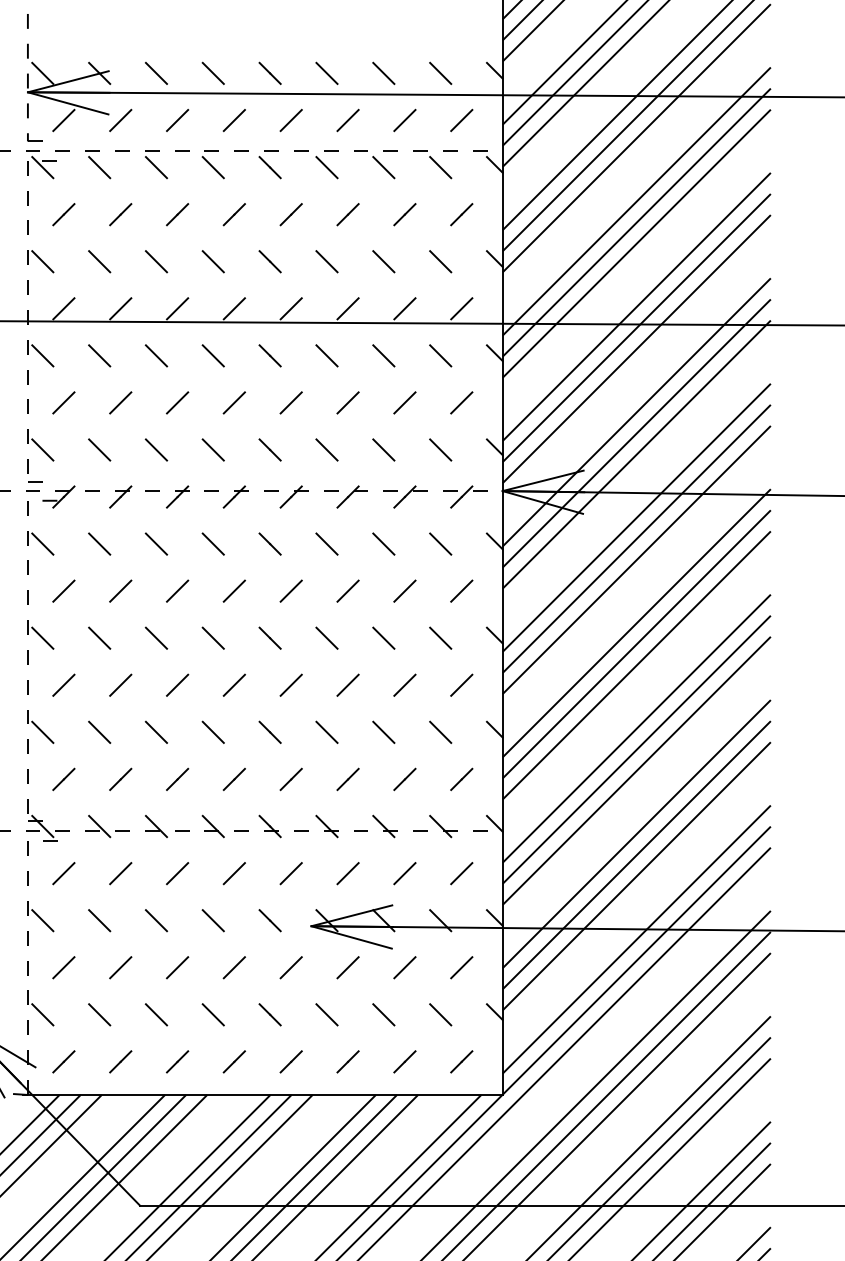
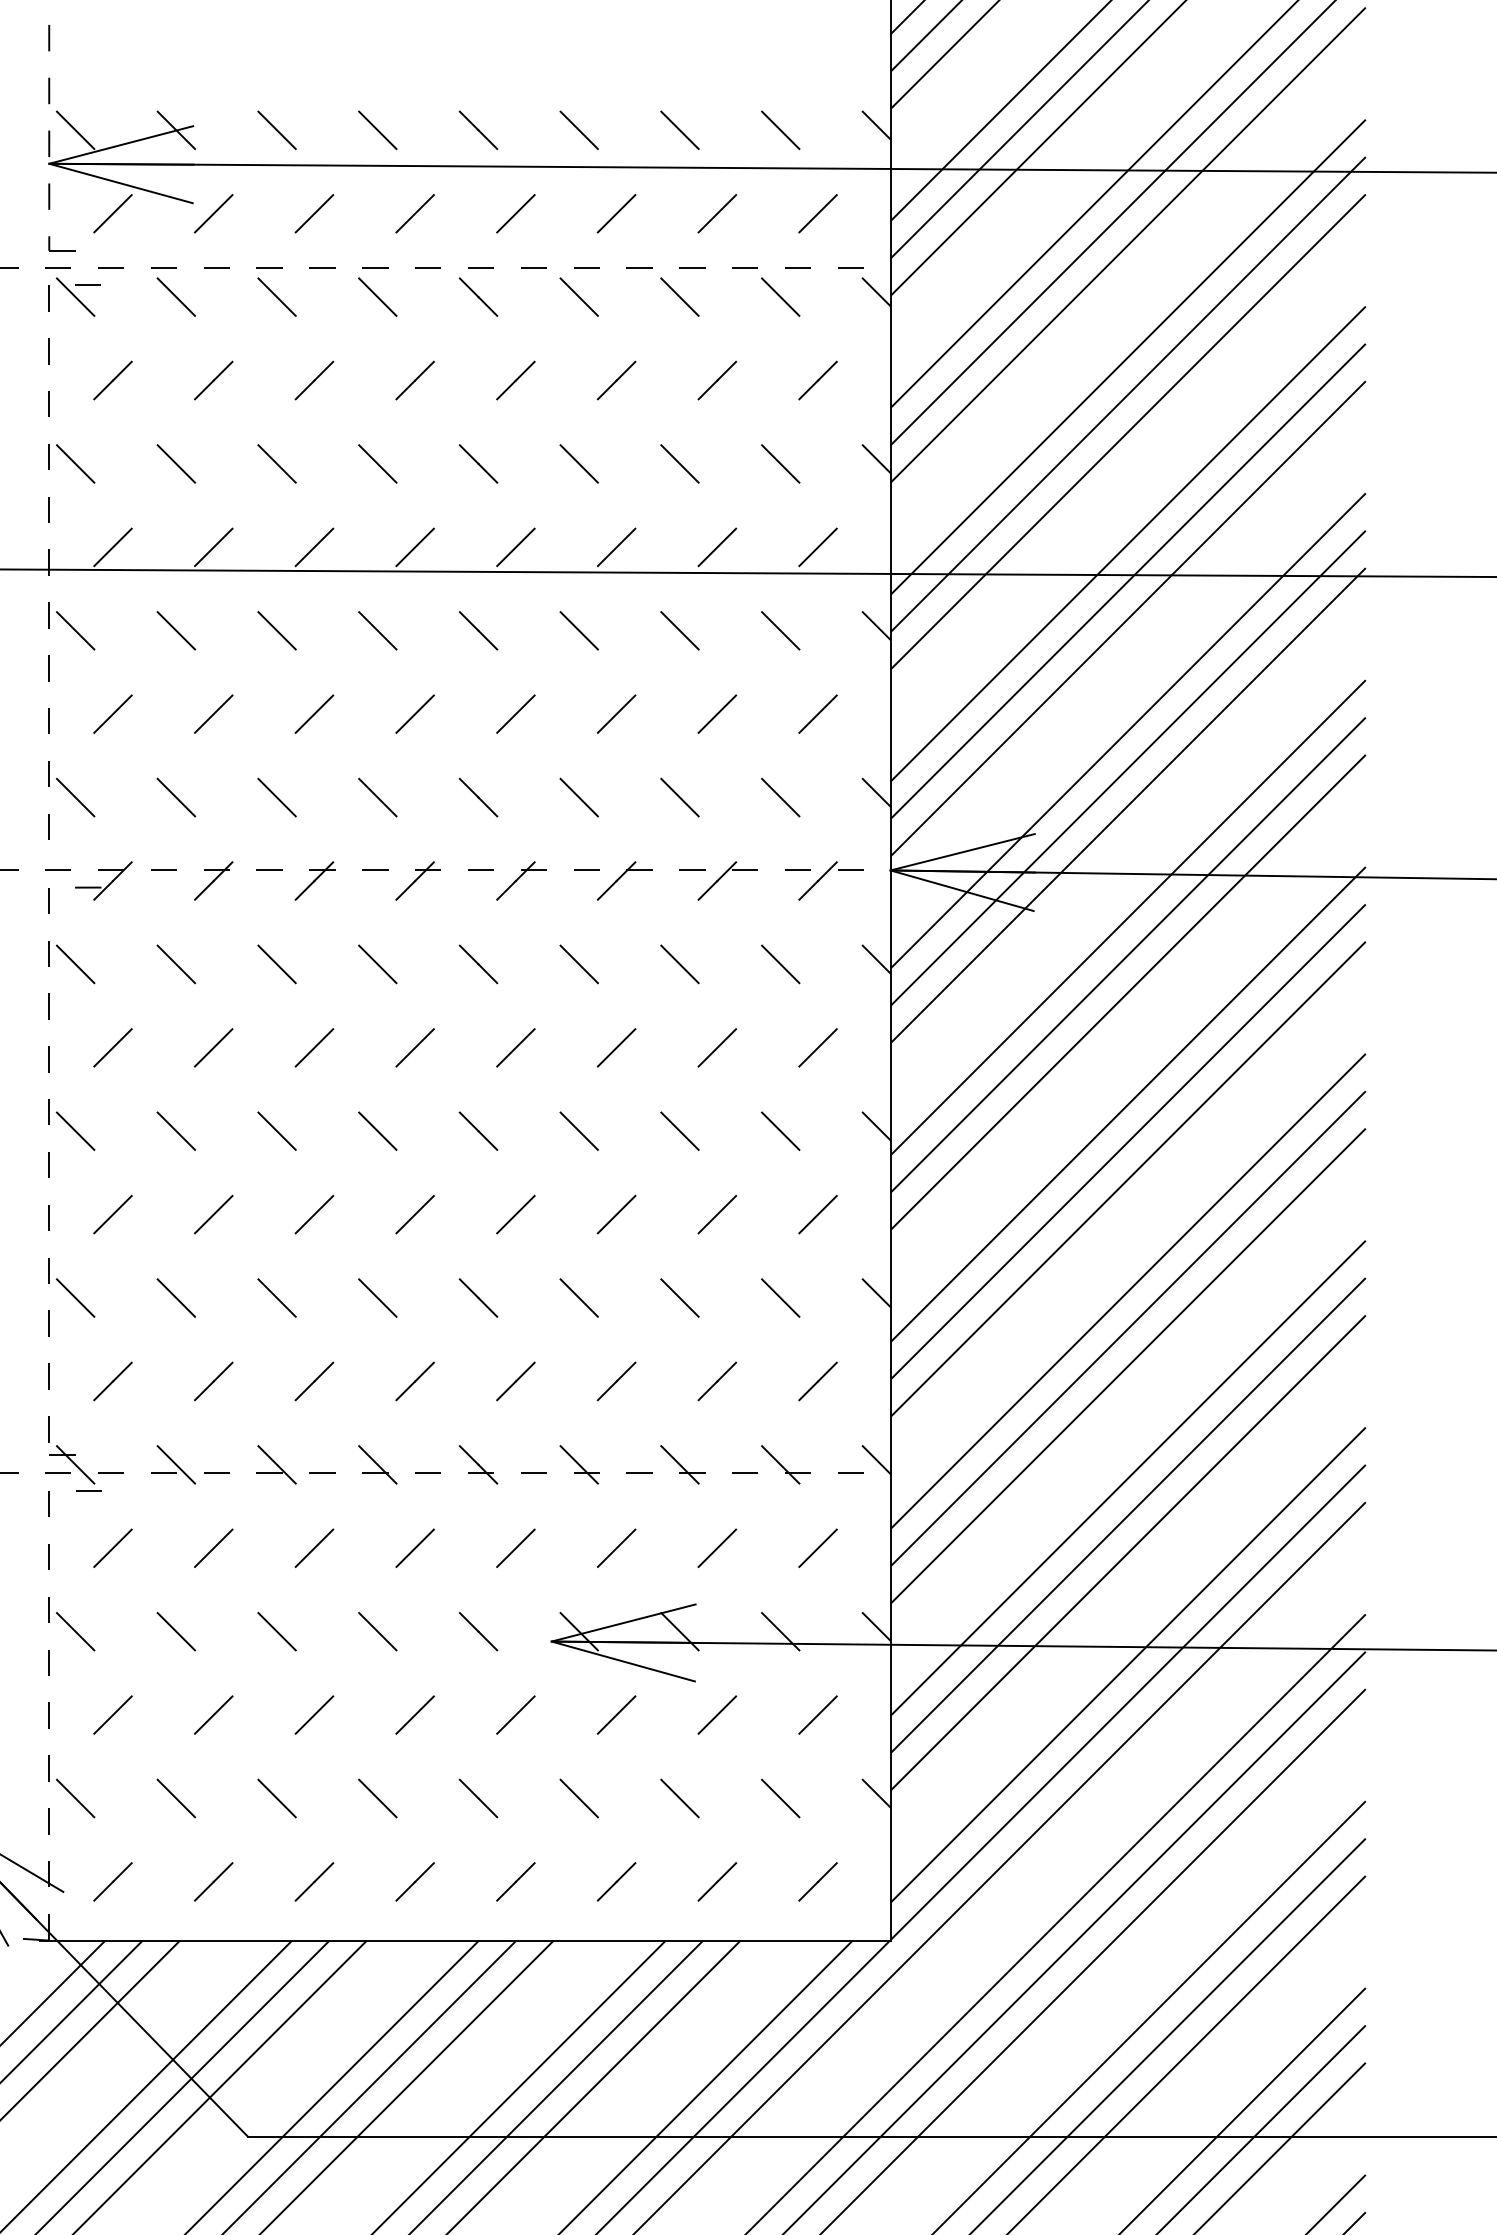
line: (35, 481) -> (62, 853), removed

